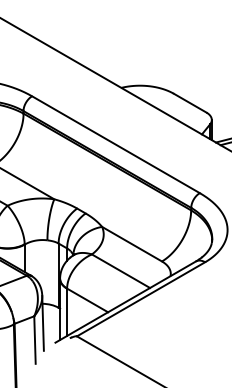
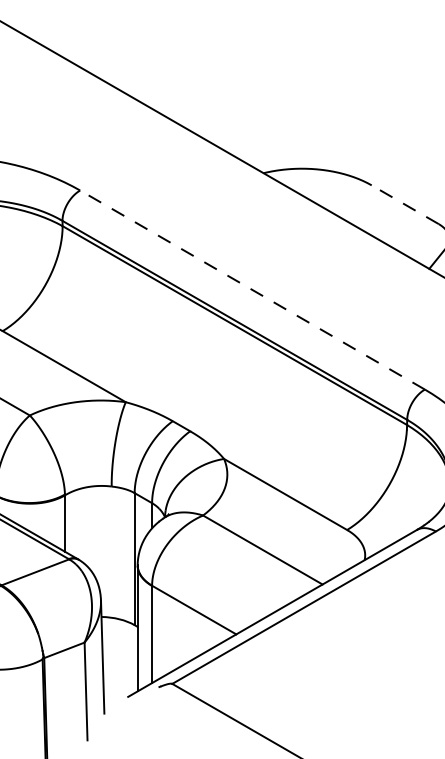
line: (190, 103) -> (405, 205), solid -> dashed
line: (116, 144) -> (253, 289), solid -> dashed

